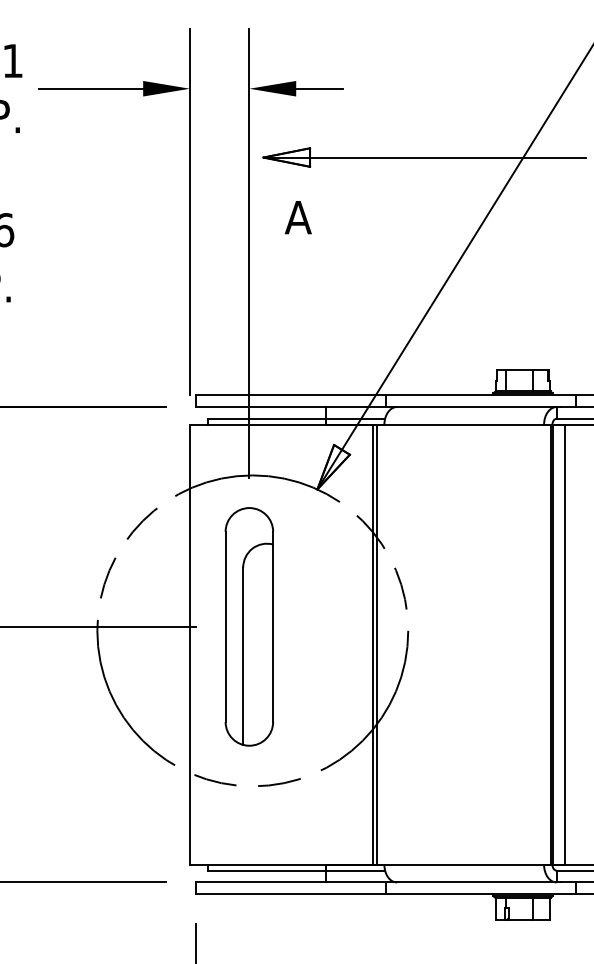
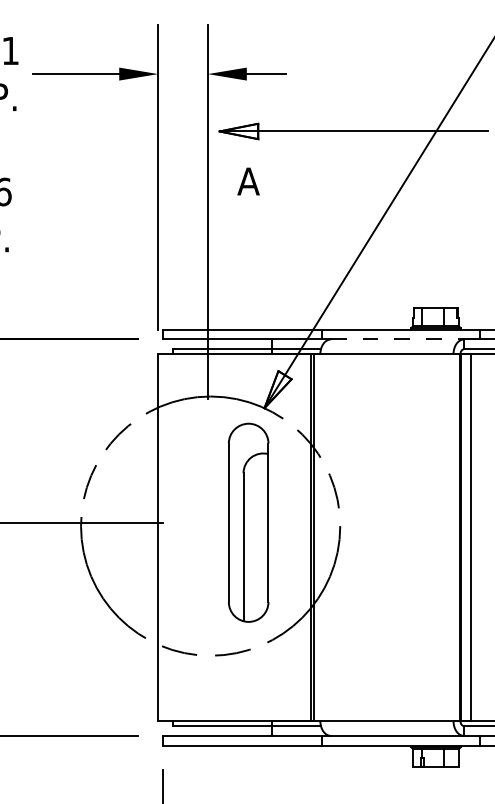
line: (476, 407) -> (397, 339), solid -> dashed
part: (248, 626) -> (247, 522), moved

